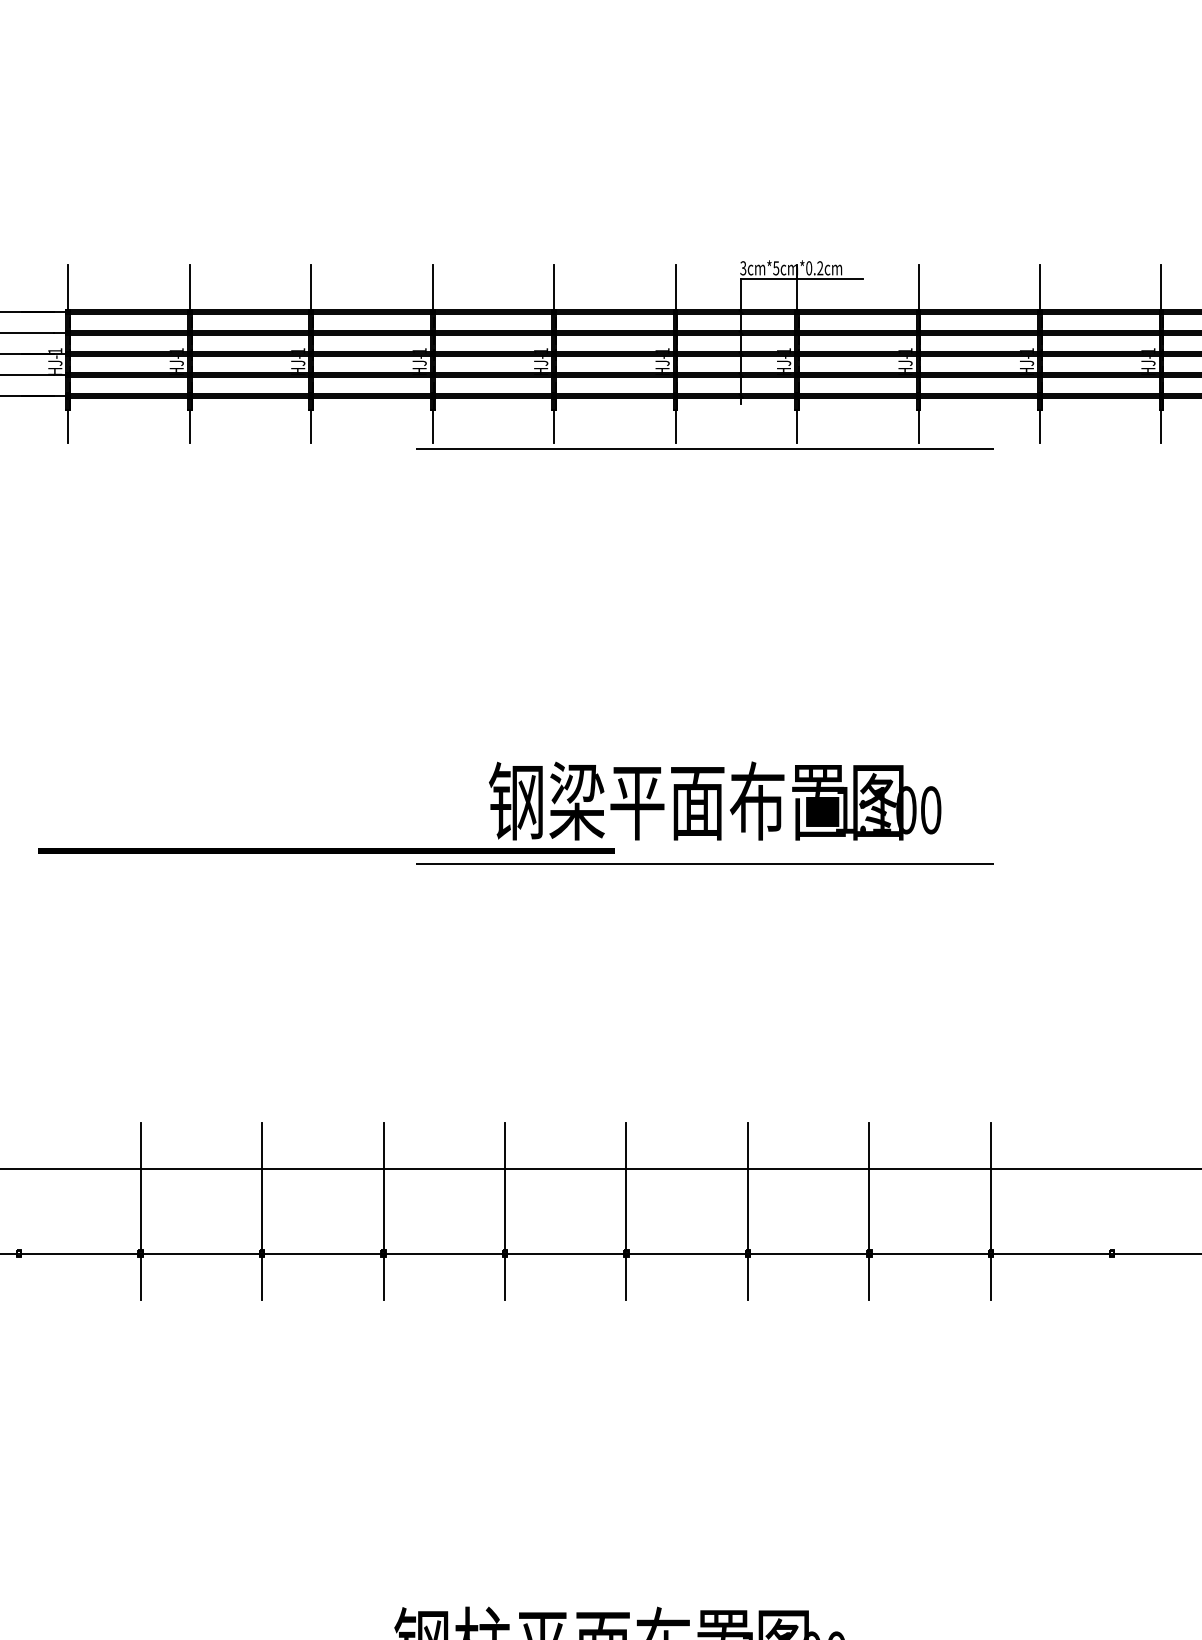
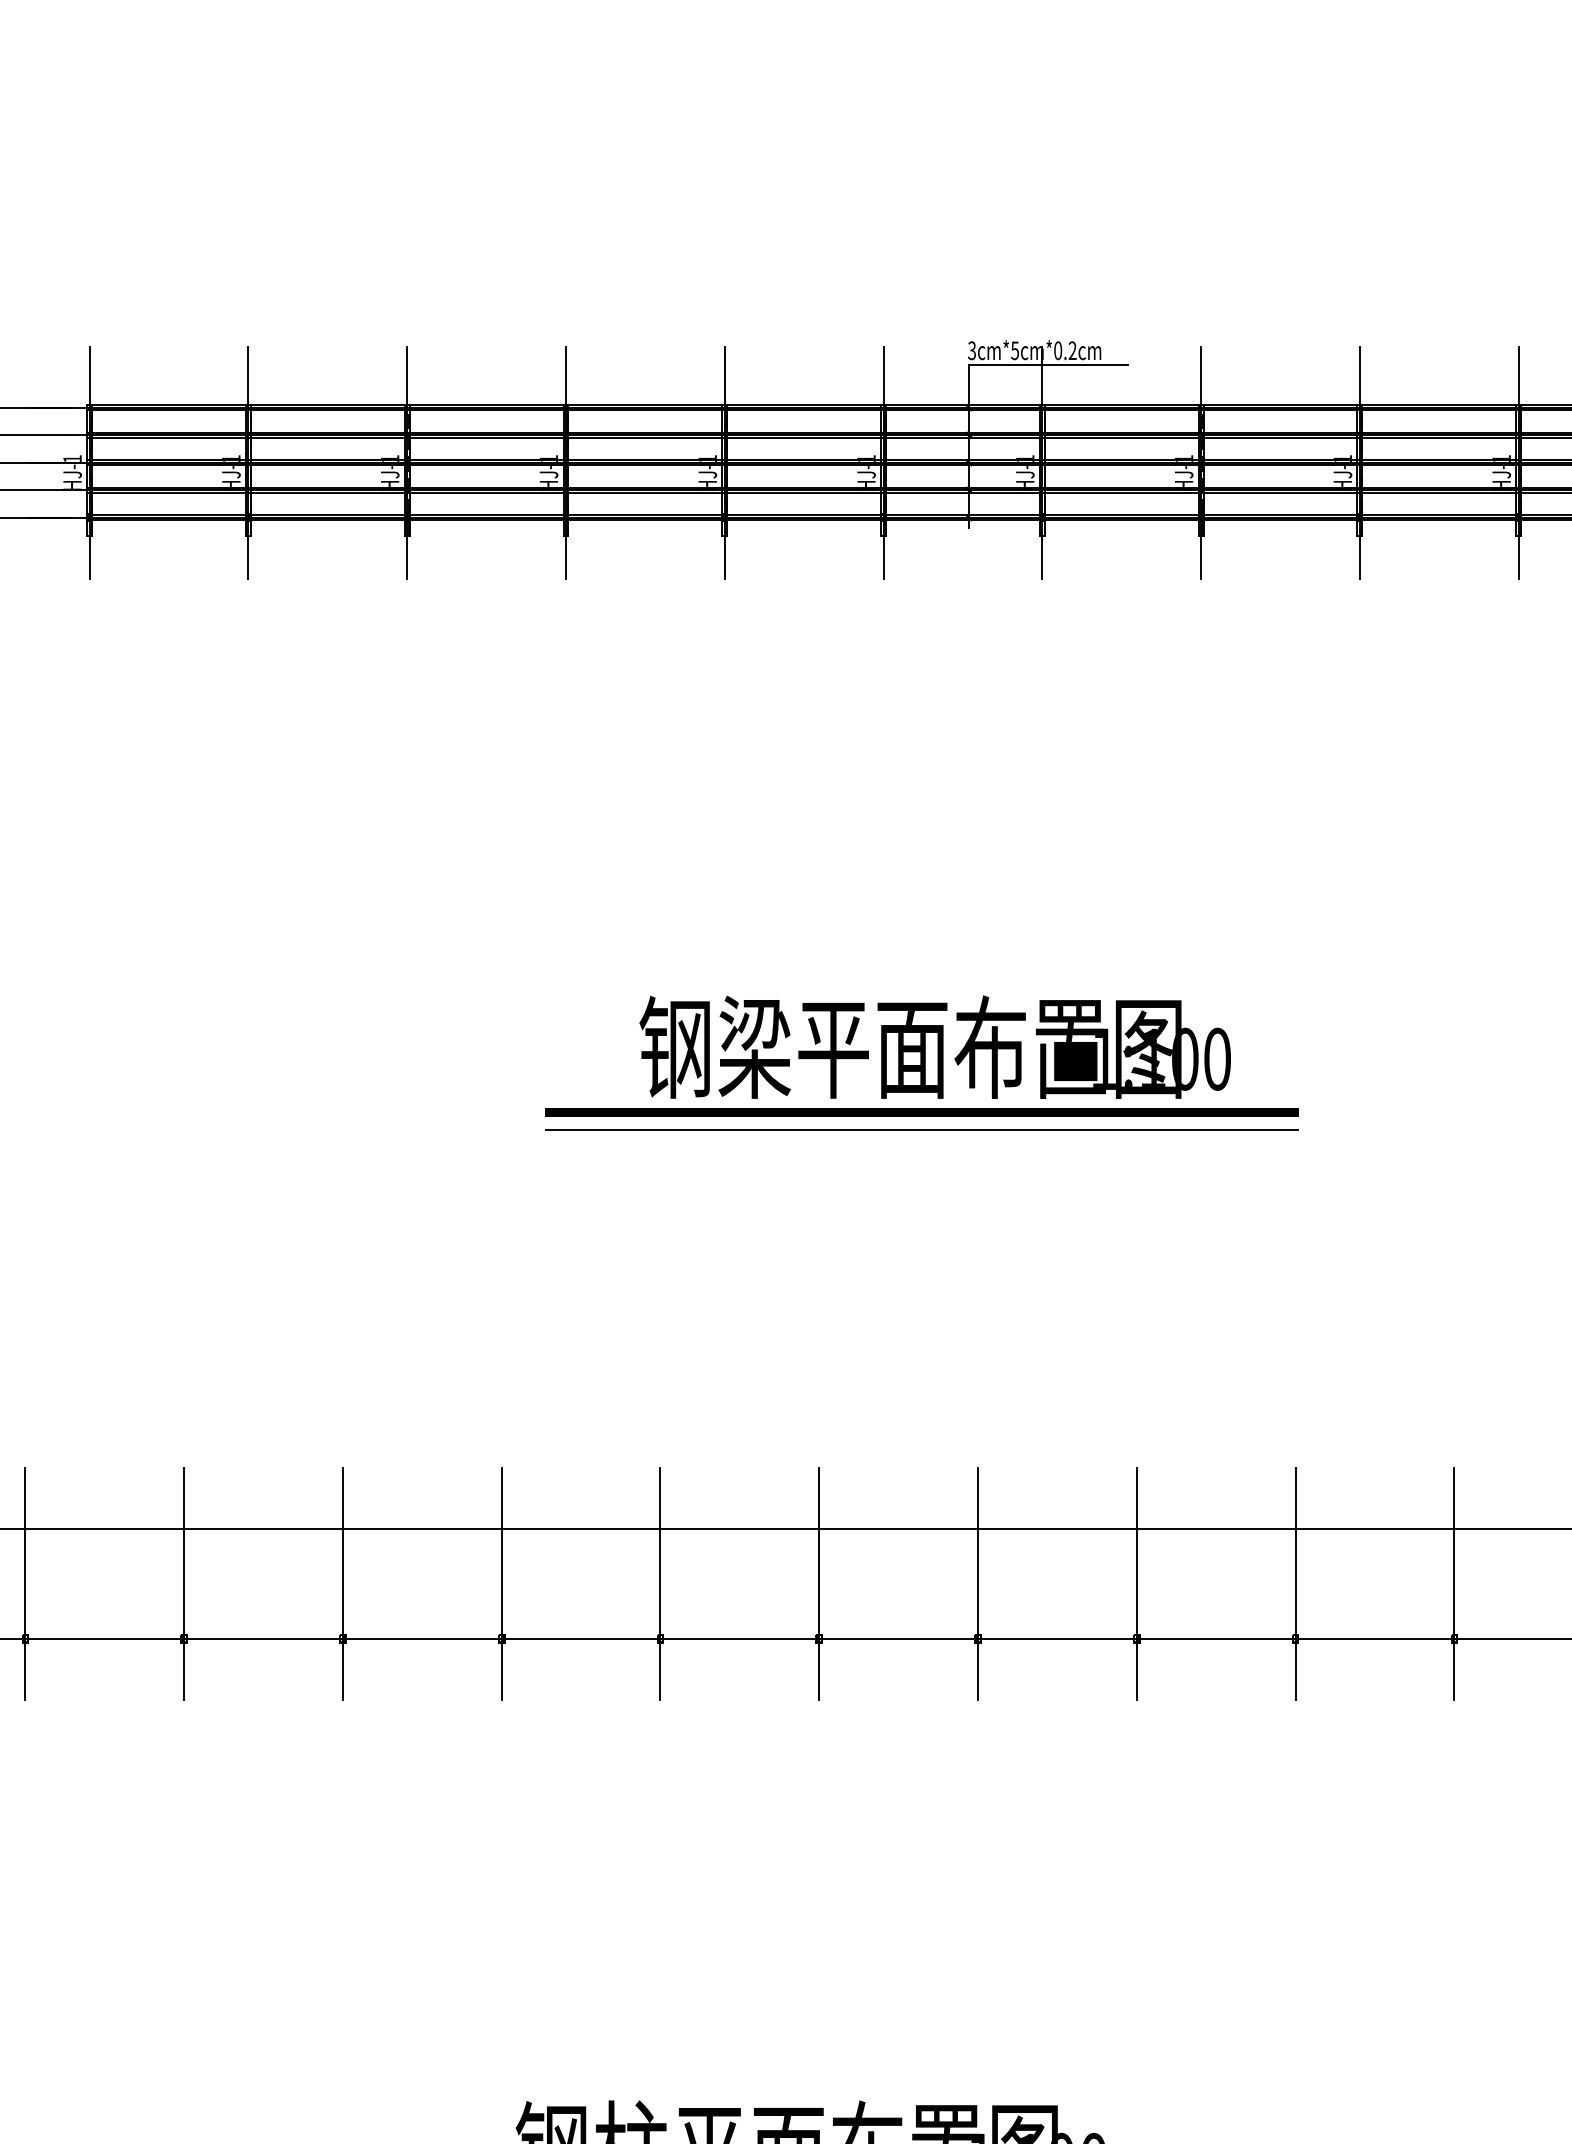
line: (704, 449) -> (921, 587), removed
line: (326, 850) -> (921, 1112), moved
line: (19, 1211) -> (25, 1583), added
line: (1112, 1211) -> (1454, 1583), added

